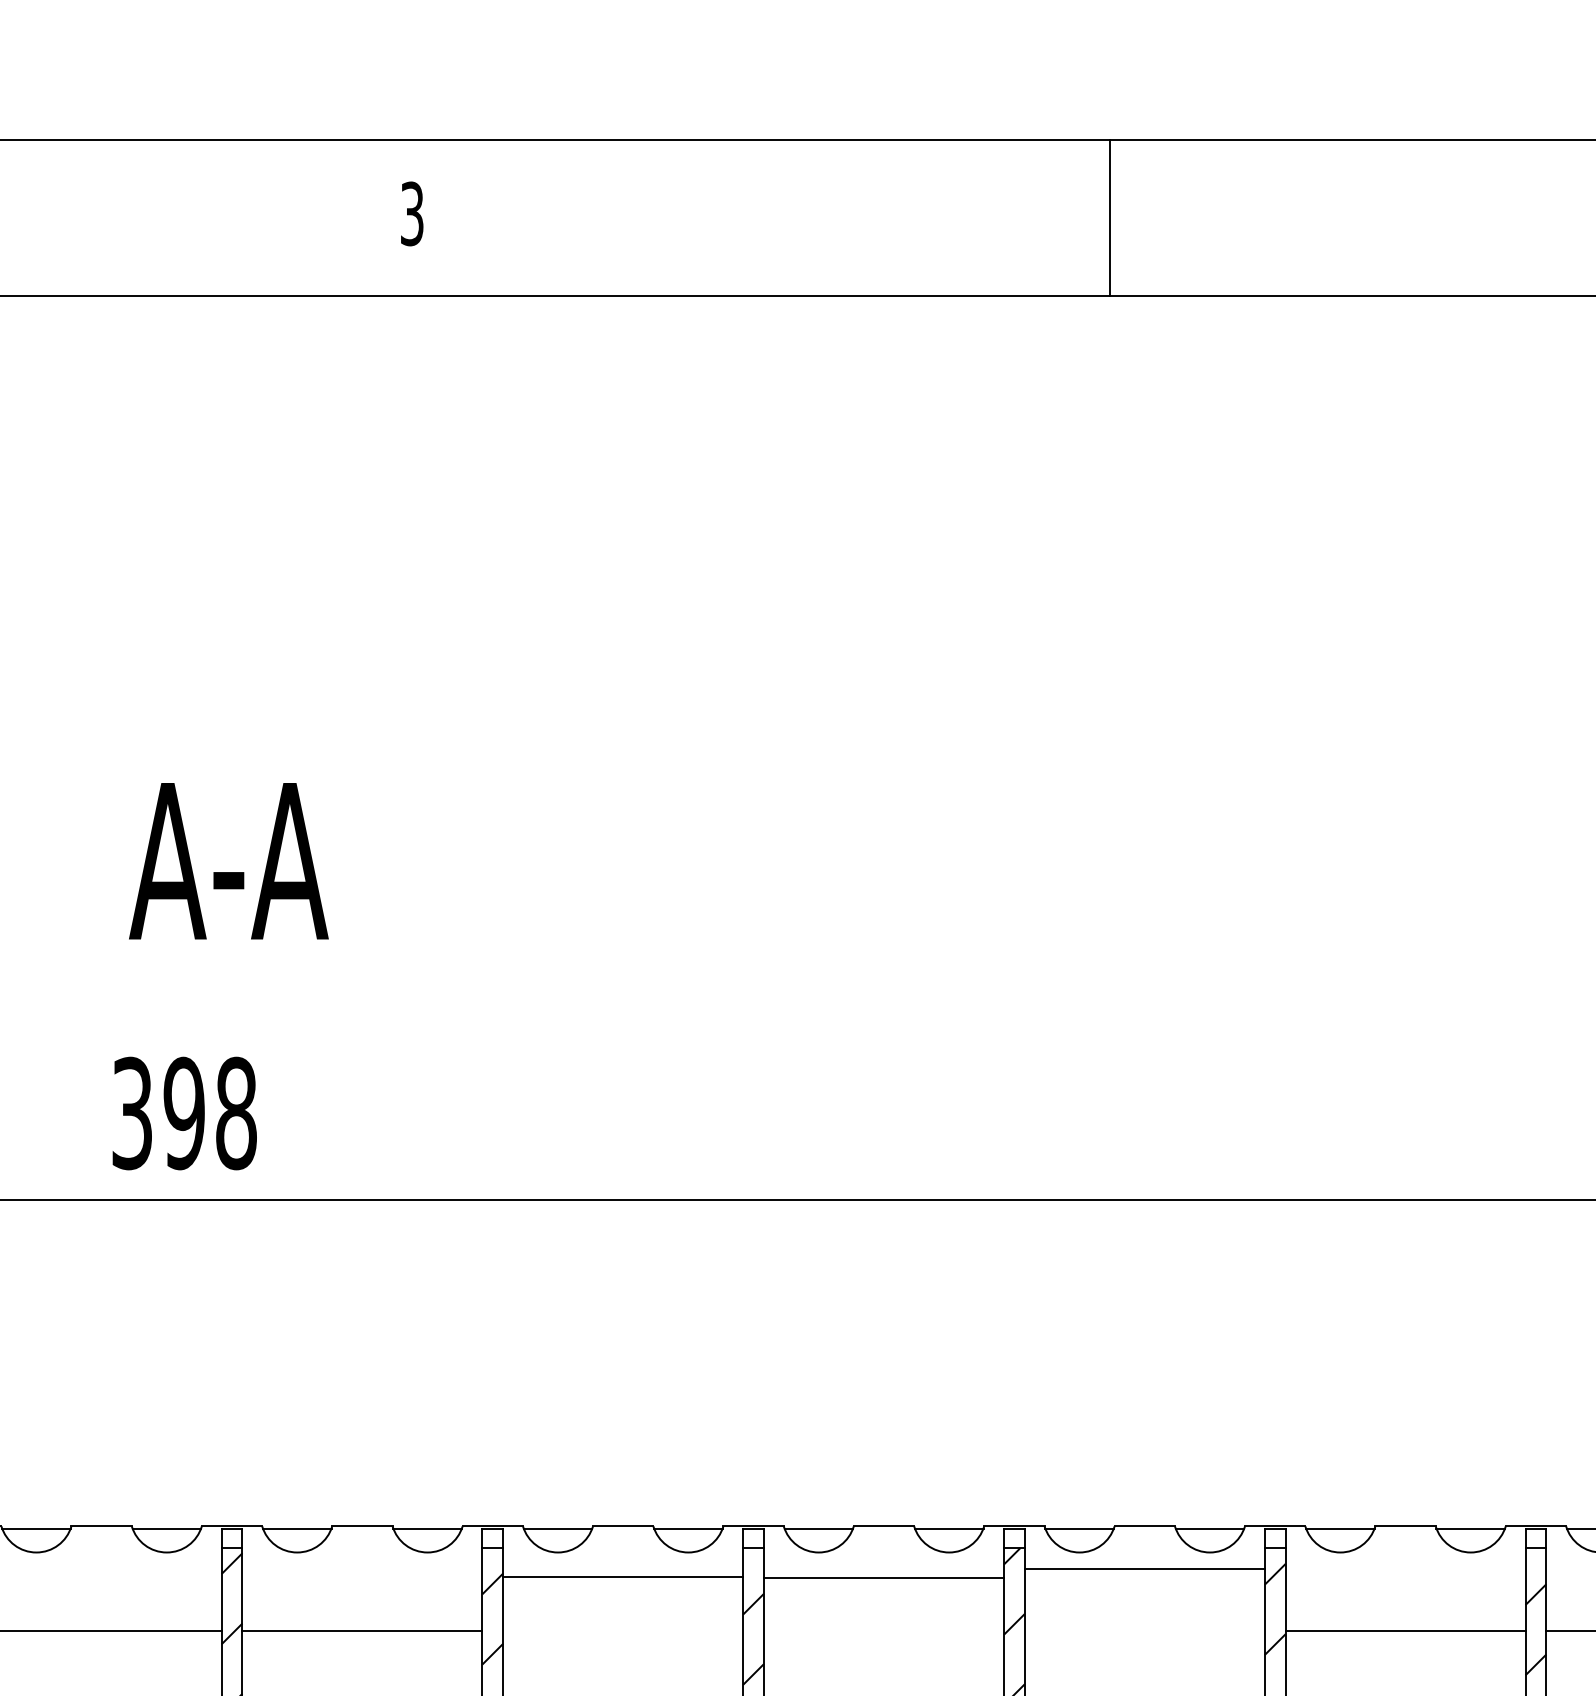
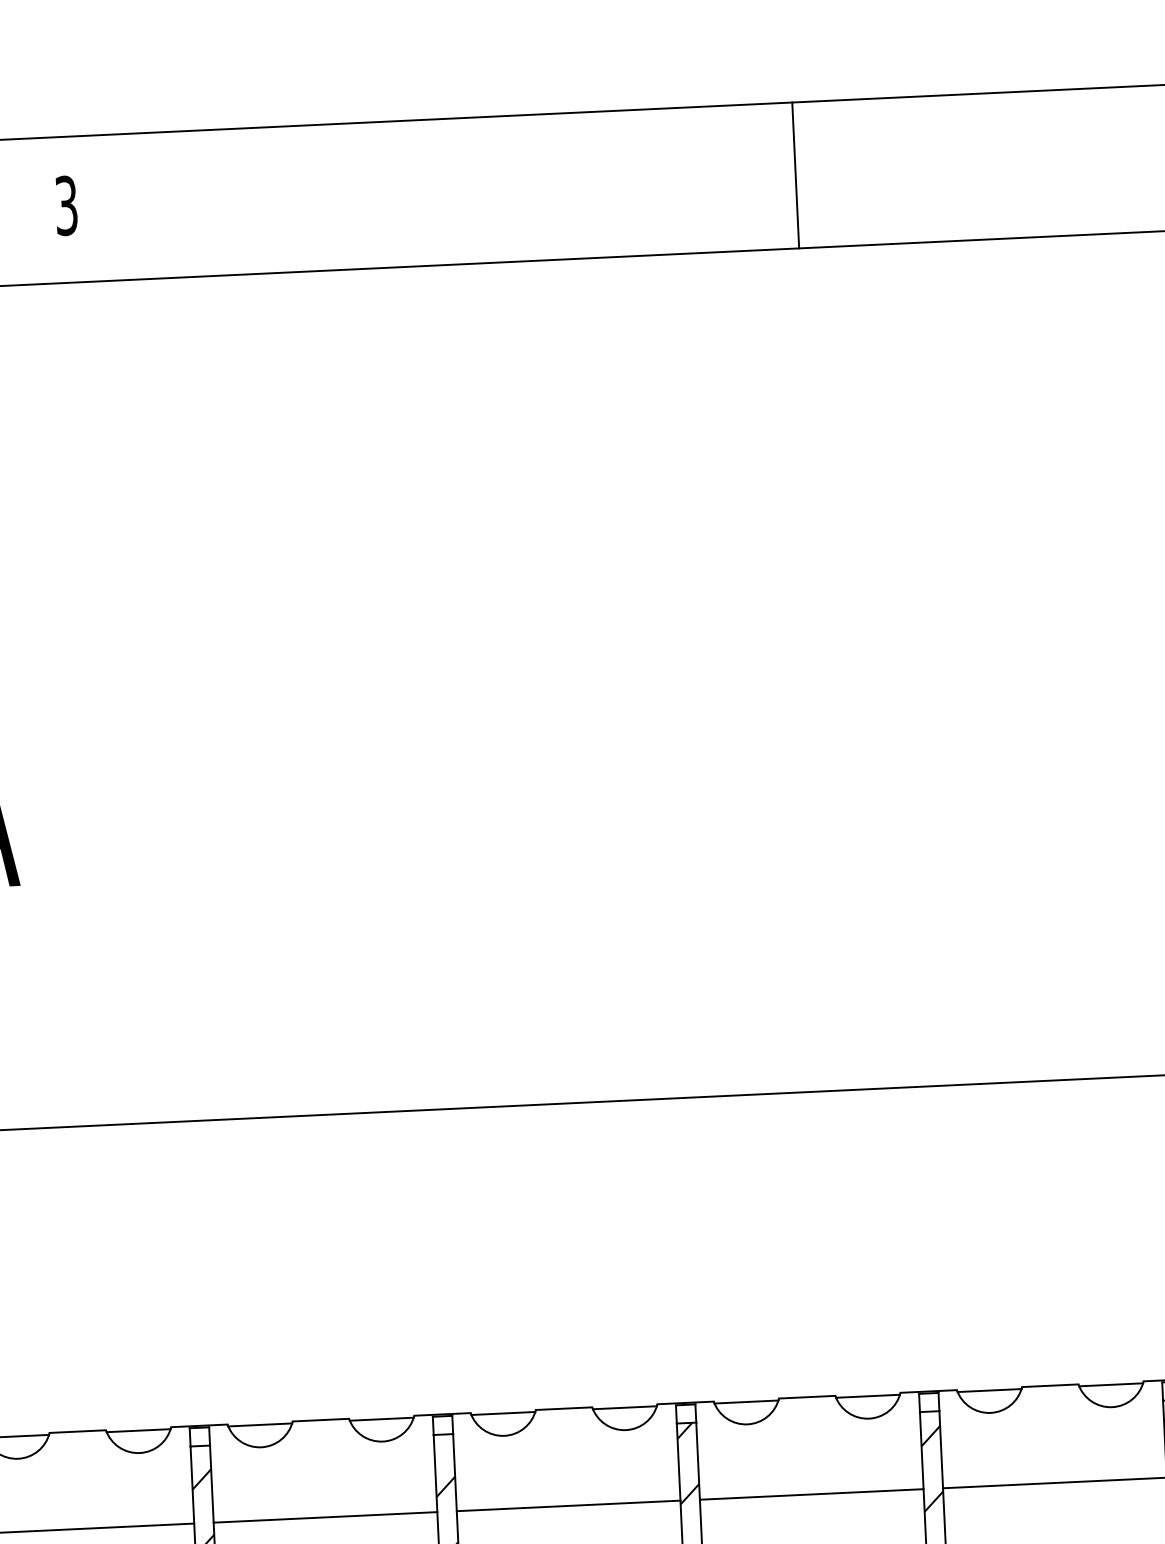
line: (1110, 218) -> (796, 175), moved
line: (1144, 1568) -> (811, 1494), moved
line: (623, 1576) -> (325, 1517), moved
line: (883, 1577) -> (568, 1505), moved

